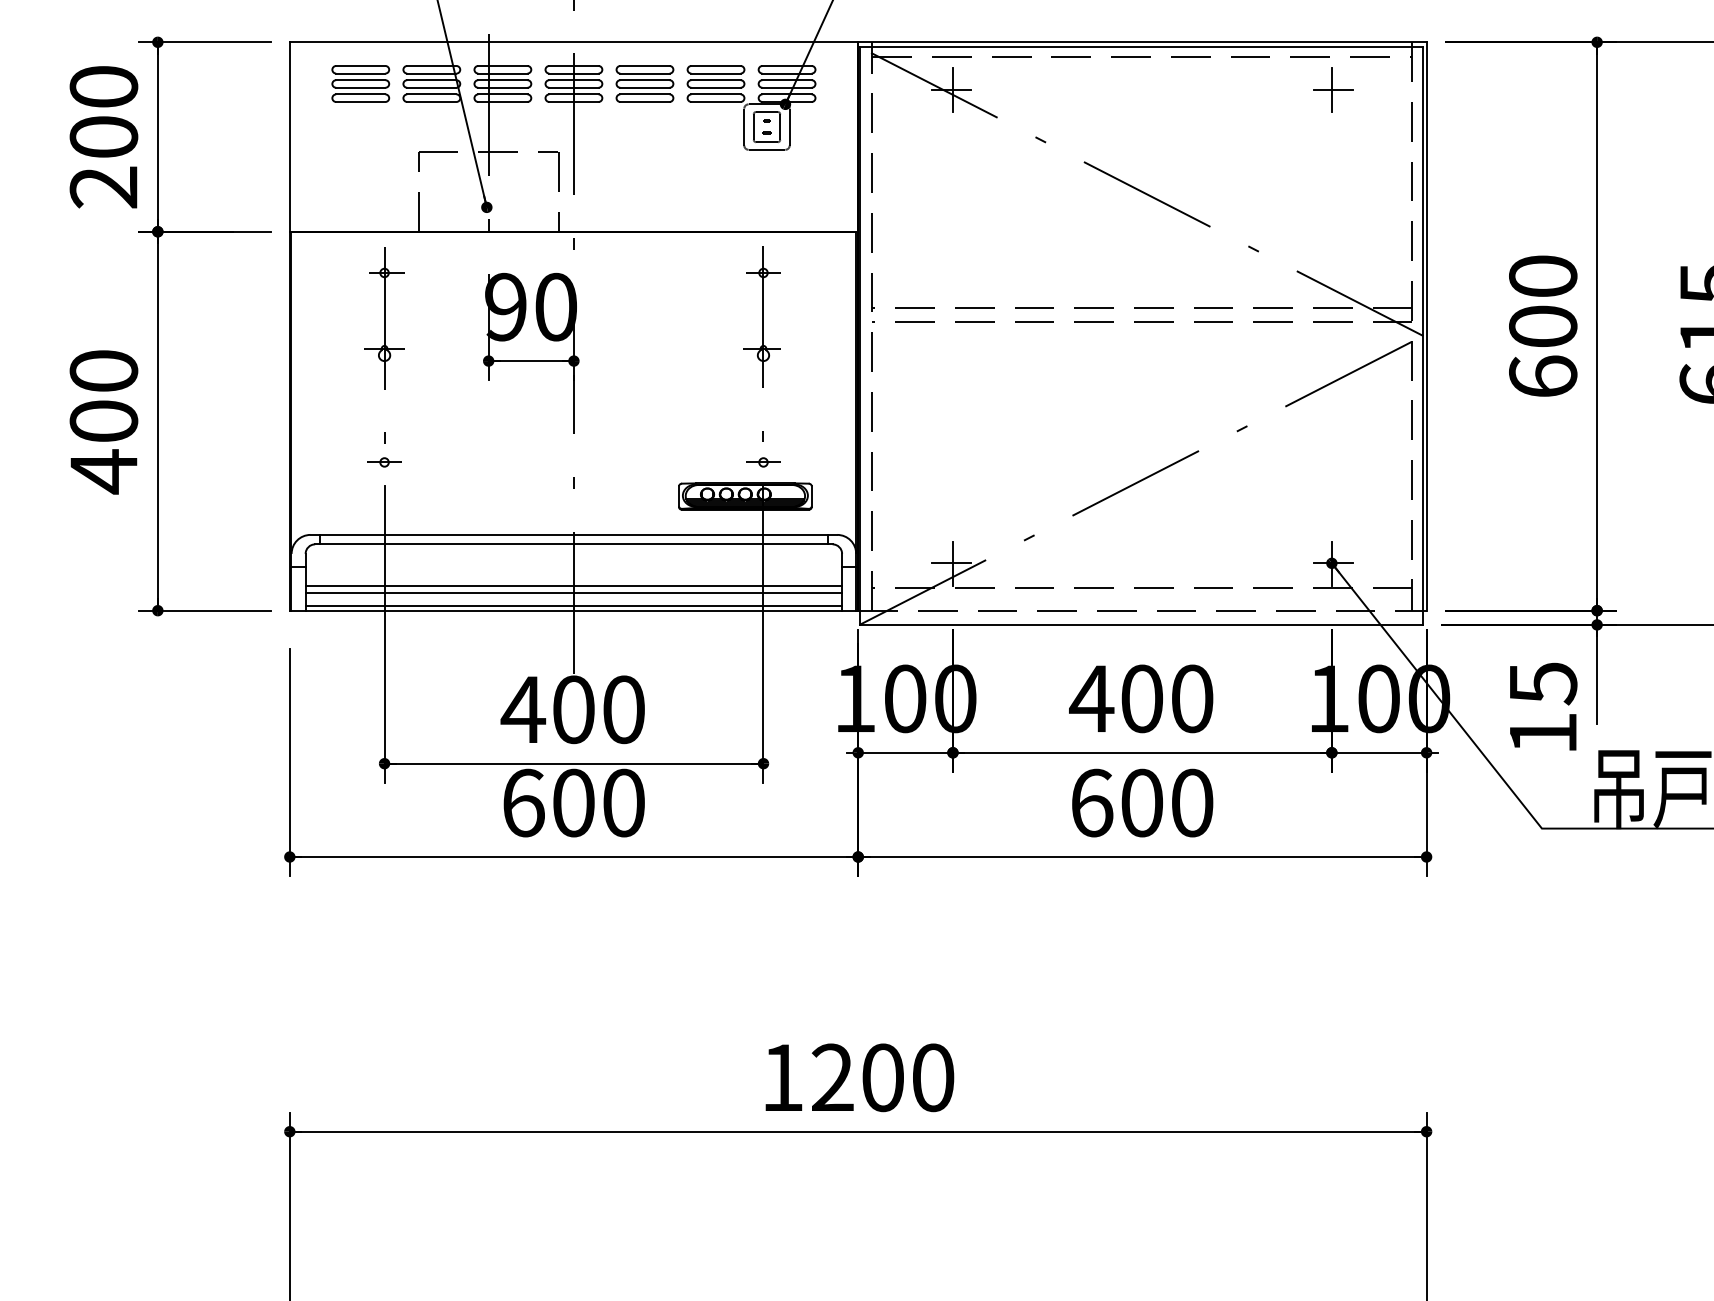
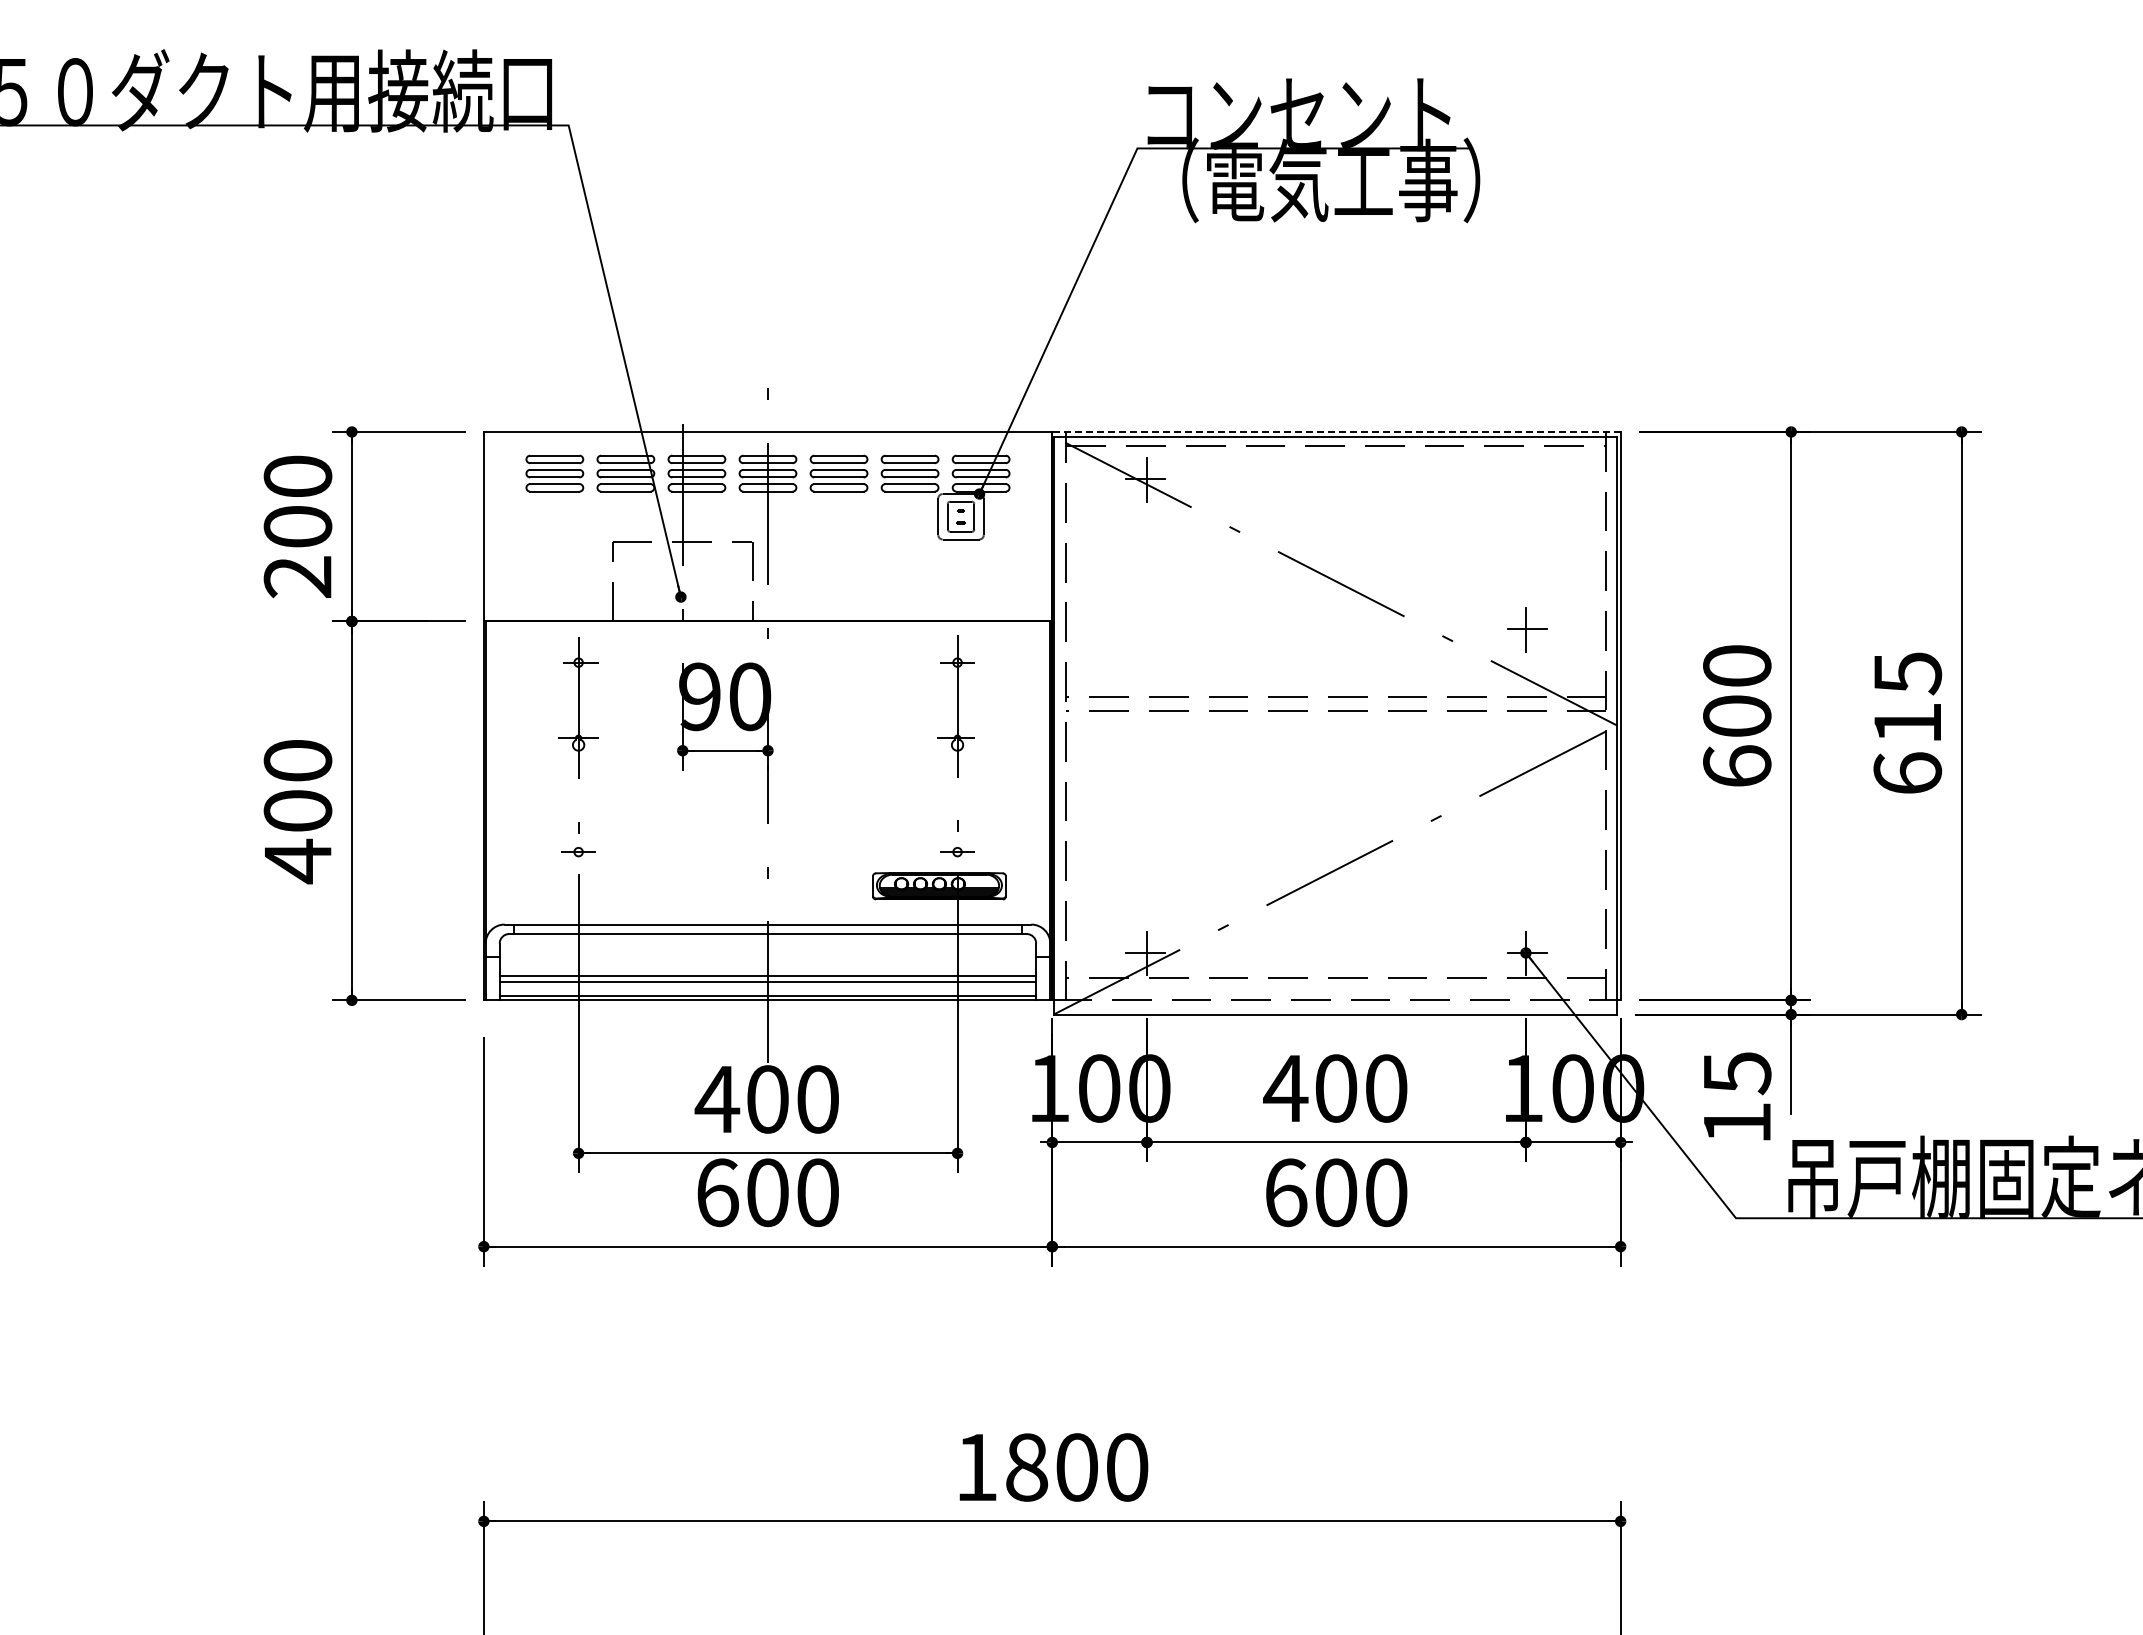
line: (1141, 41) -> (1335, 431), solid -> dashed
part: (1333, 89) -> (1527, 629), moved
text: (833, 1077) -> (1027, 1467), 1200 -> 1800

